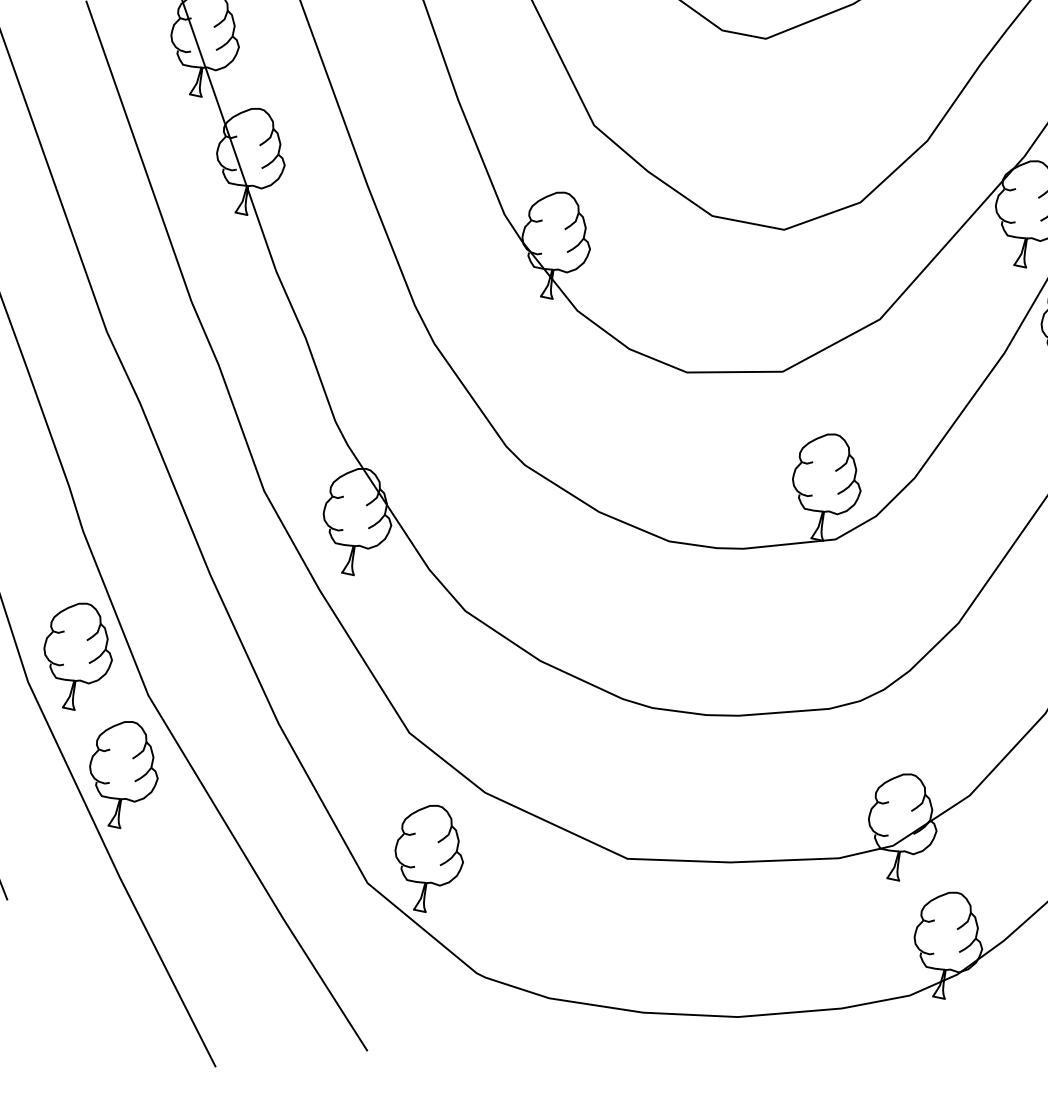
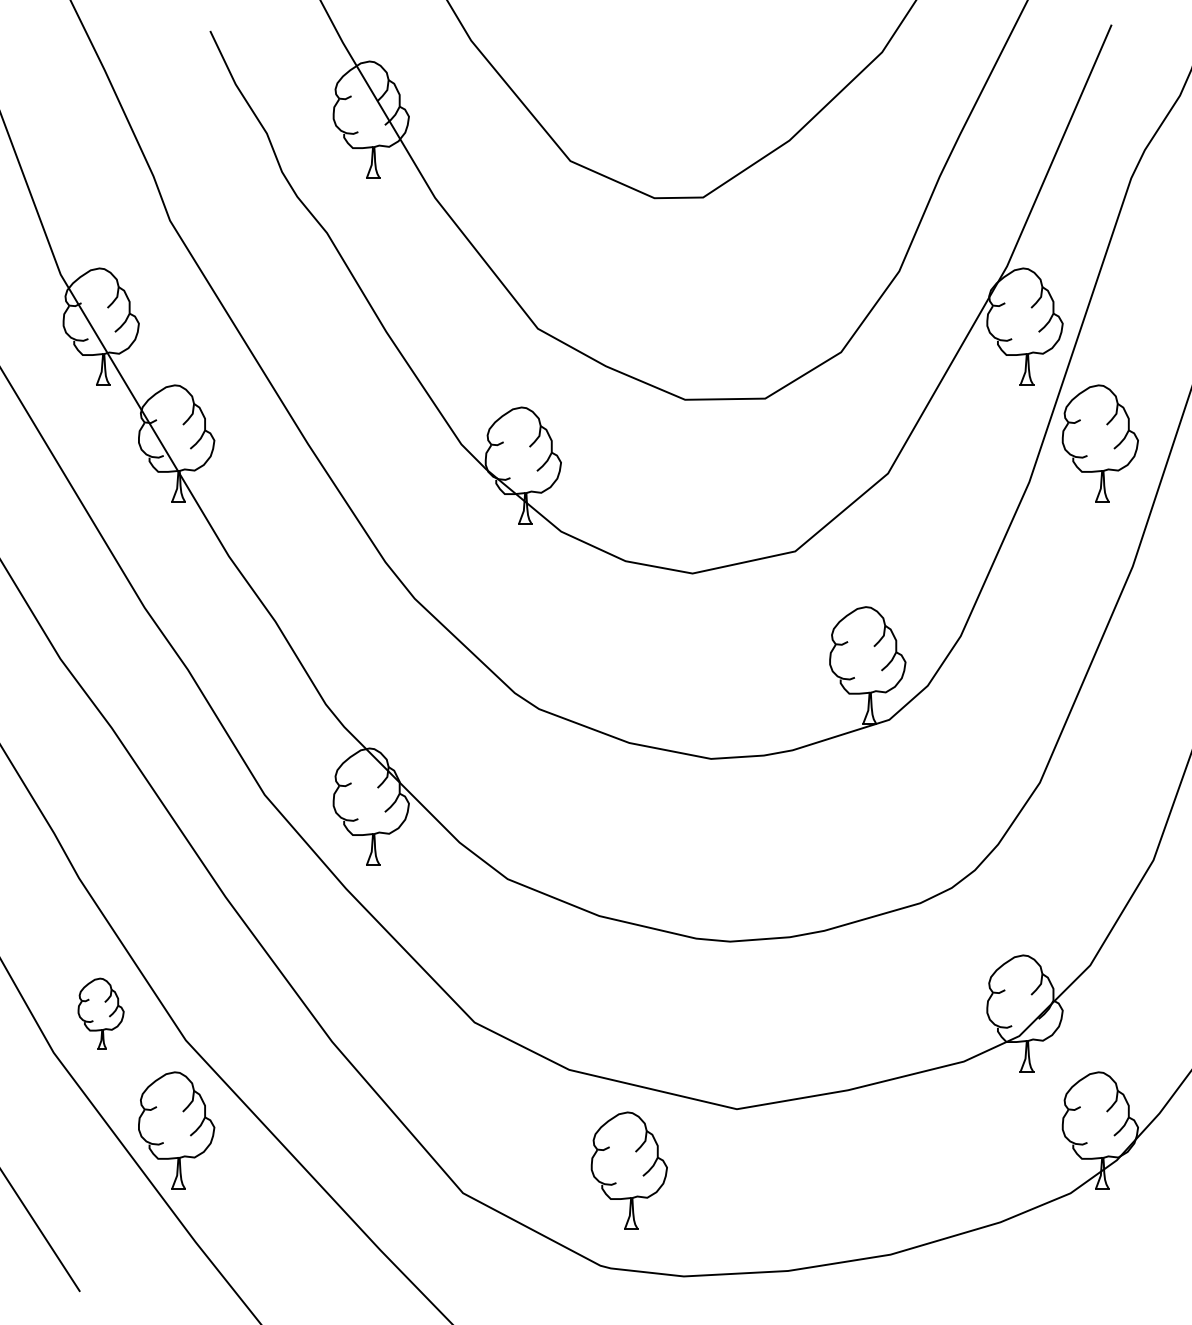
part: (77, 655) -> (100, 1013), size x0.6
part: (428, 857) -> (628, 1170), moved

